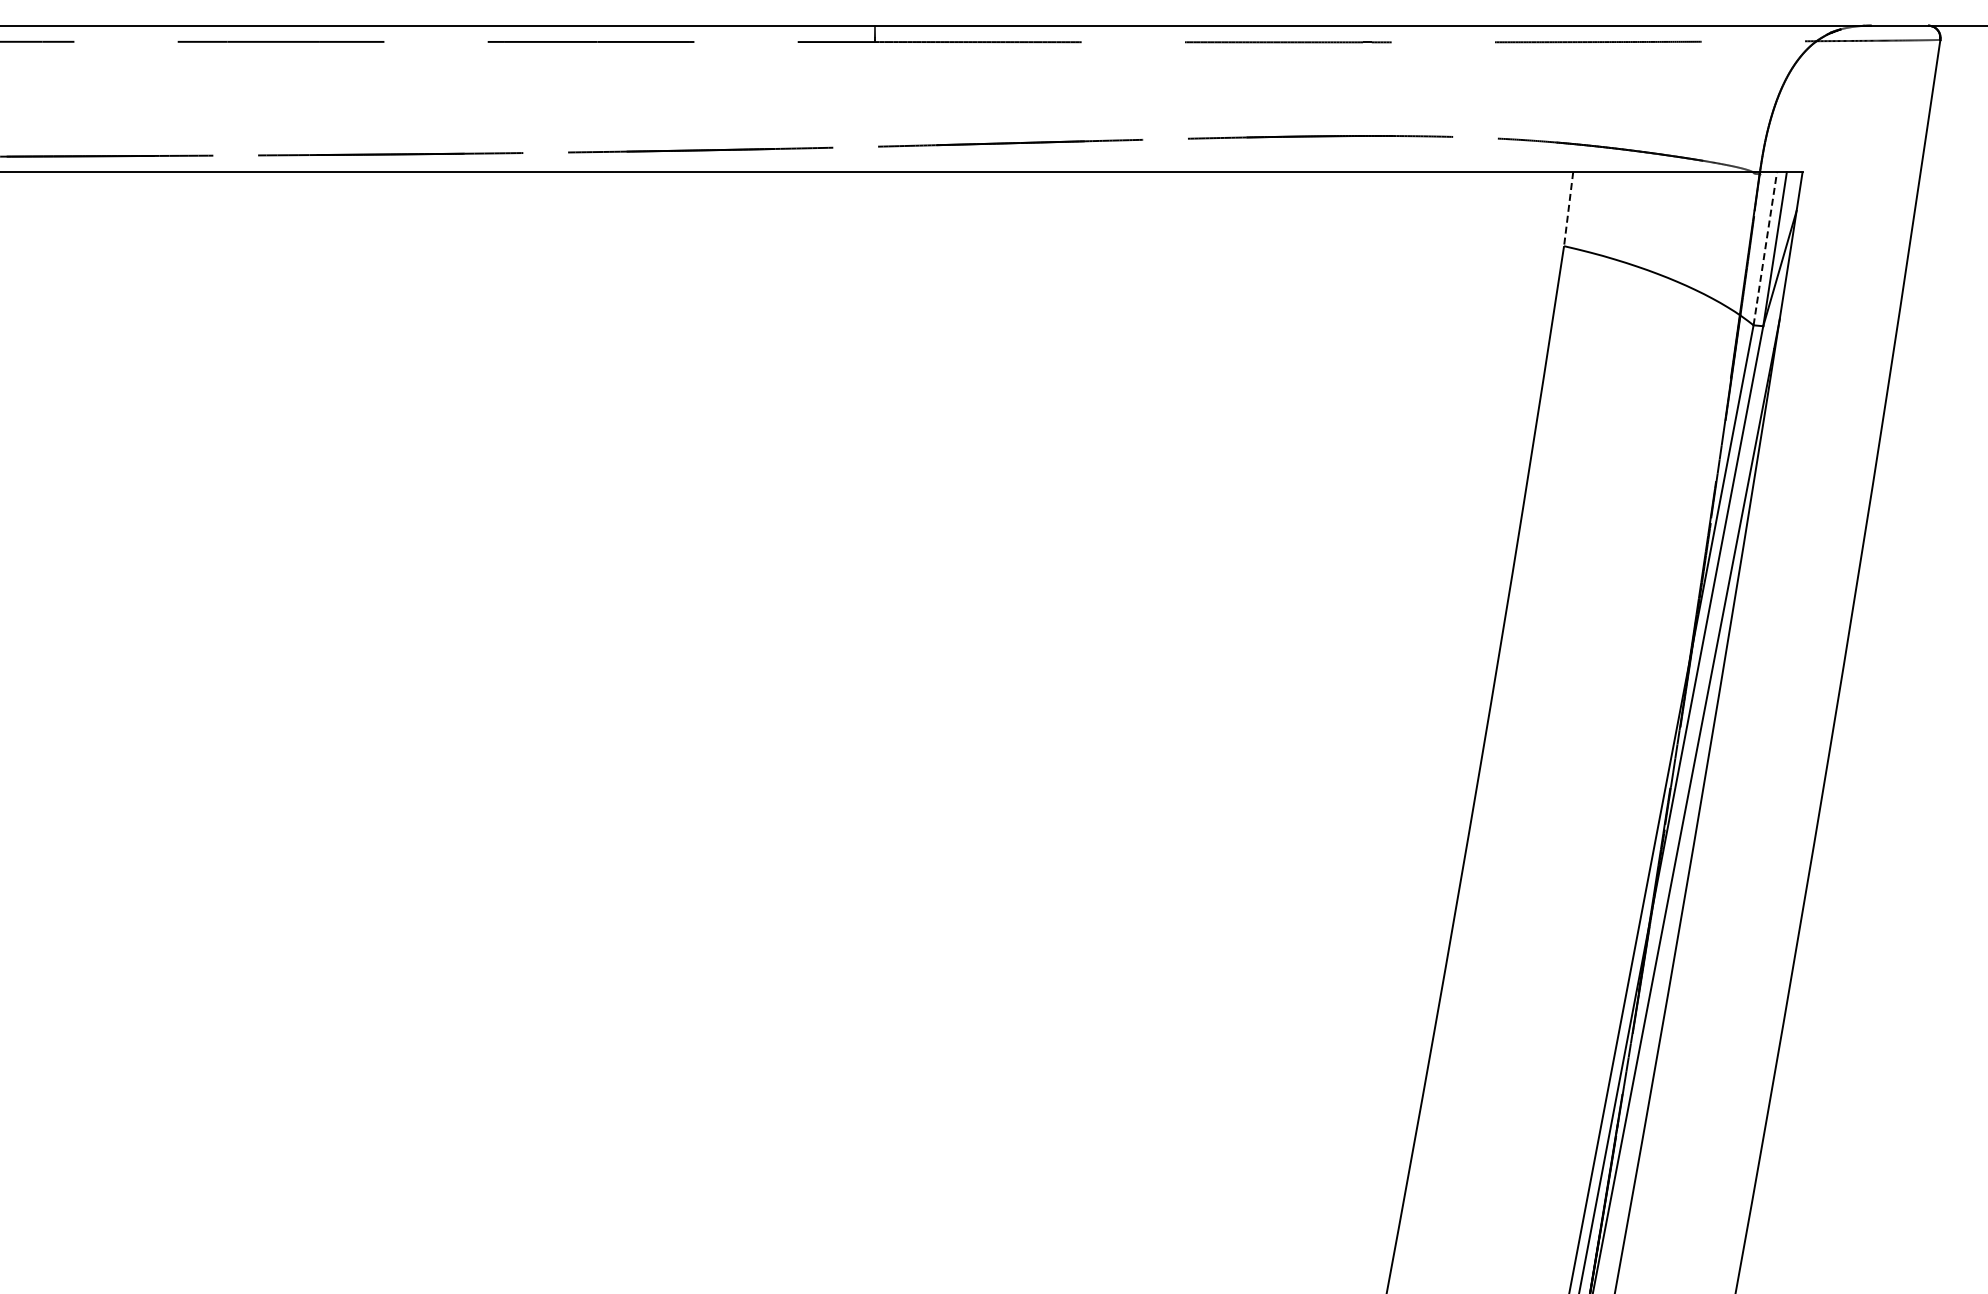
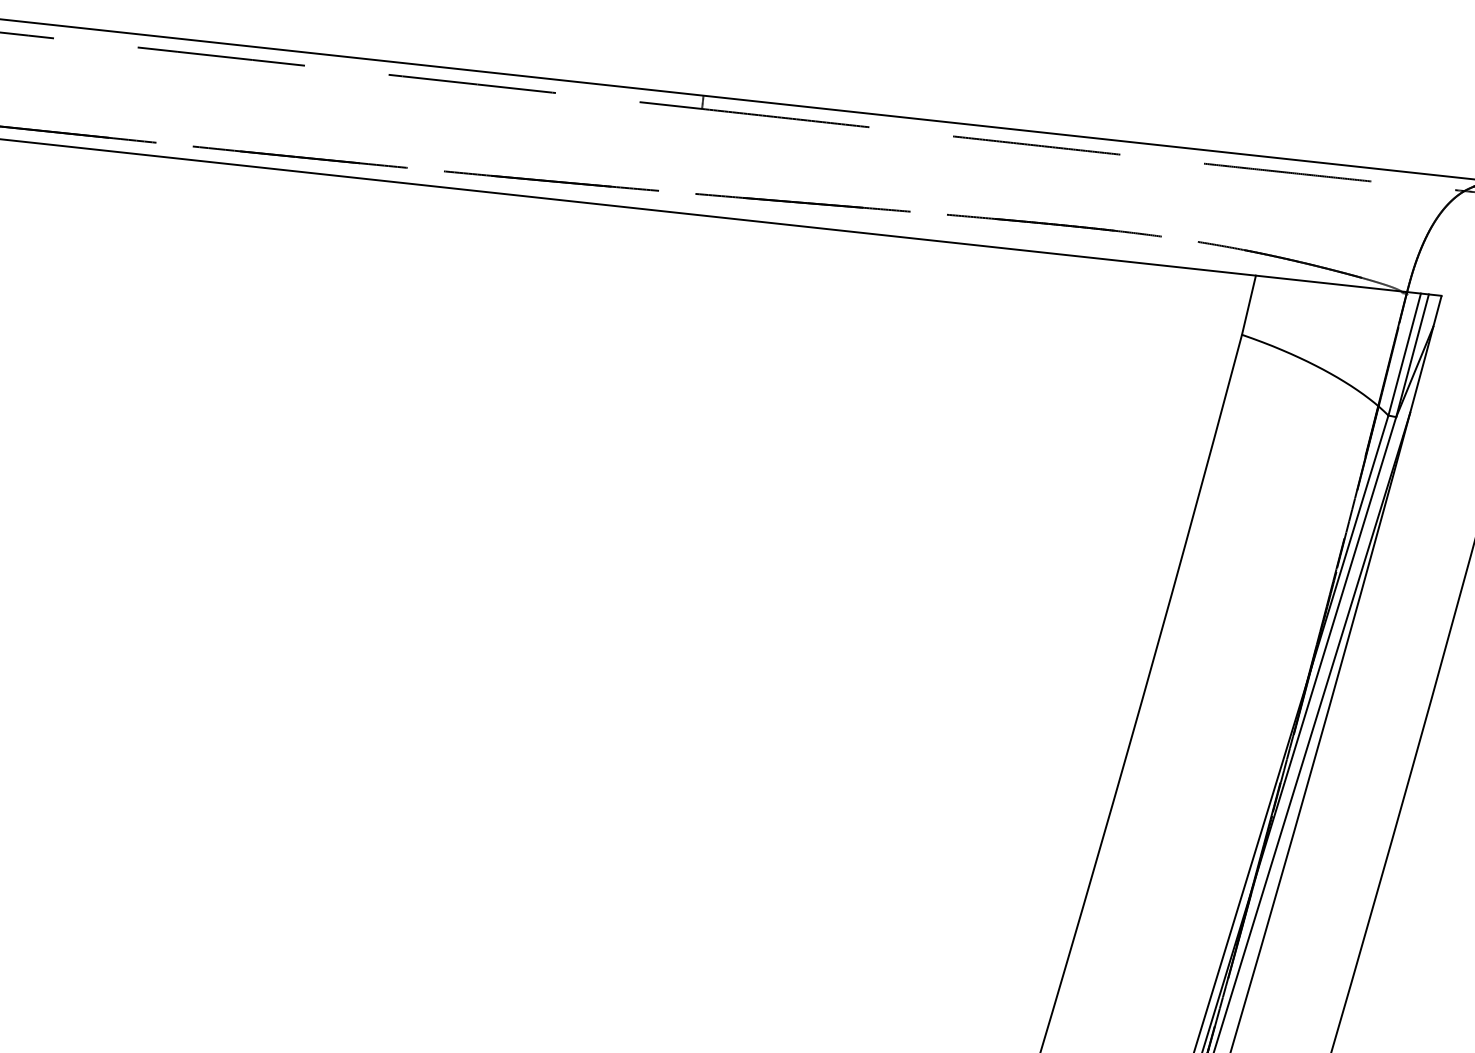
line: (1568, 209) -> (1248, 305), dashed -> solid
line: (1765, 248) -> (1404, 354), dashed -> solid

